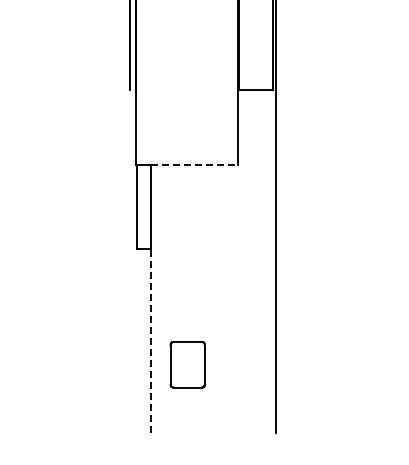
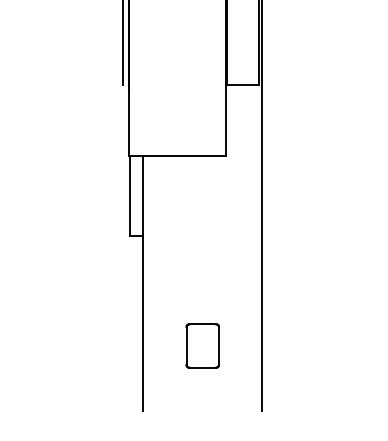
line: (195, 164) -> (185, 155), dashed -> solid
line: (151, 340) -> (143, 322), dashed -> solid
part: (187, 364) -> (202, 345), moved

